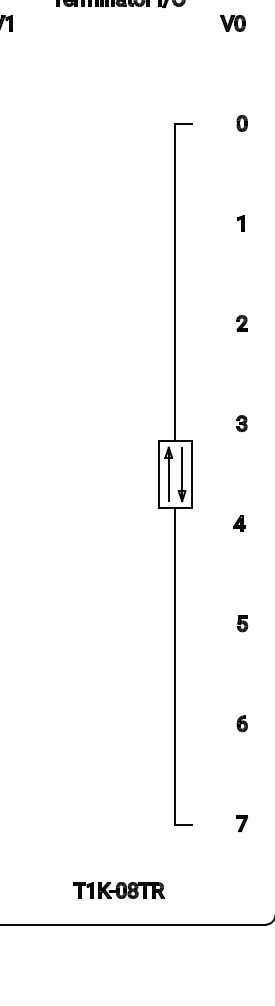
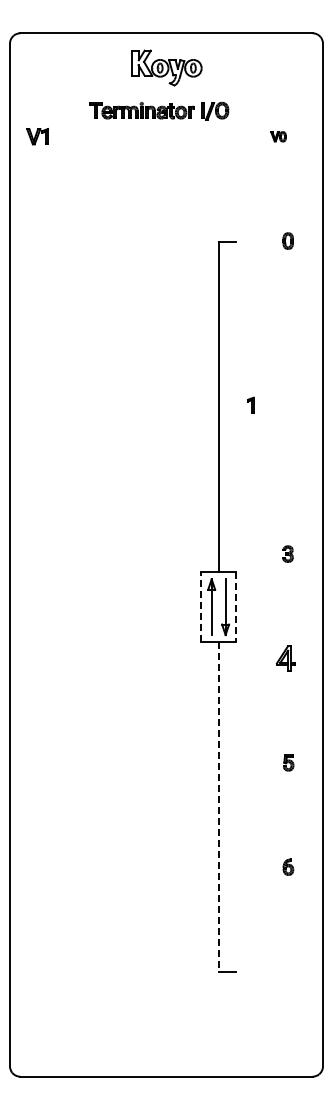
part: (232, 23) -> (278, 136), size x0.6
part: (240, 222) -> (250, 404), moved
part: (242, 323) -> (288, 449), removed
line: (159, 474) -> (201, 607), solid -> dashed
line: (192, 474) -> (236, 607), solid -> dashed
part: (238, 522) -> (284, 657), size x1.6
line: (175, 666) -> (218, 807), solid -> dashed
part: (242, 823) -> (288, 971), removed
part: (118, 889) -> (159, 1040), removed

